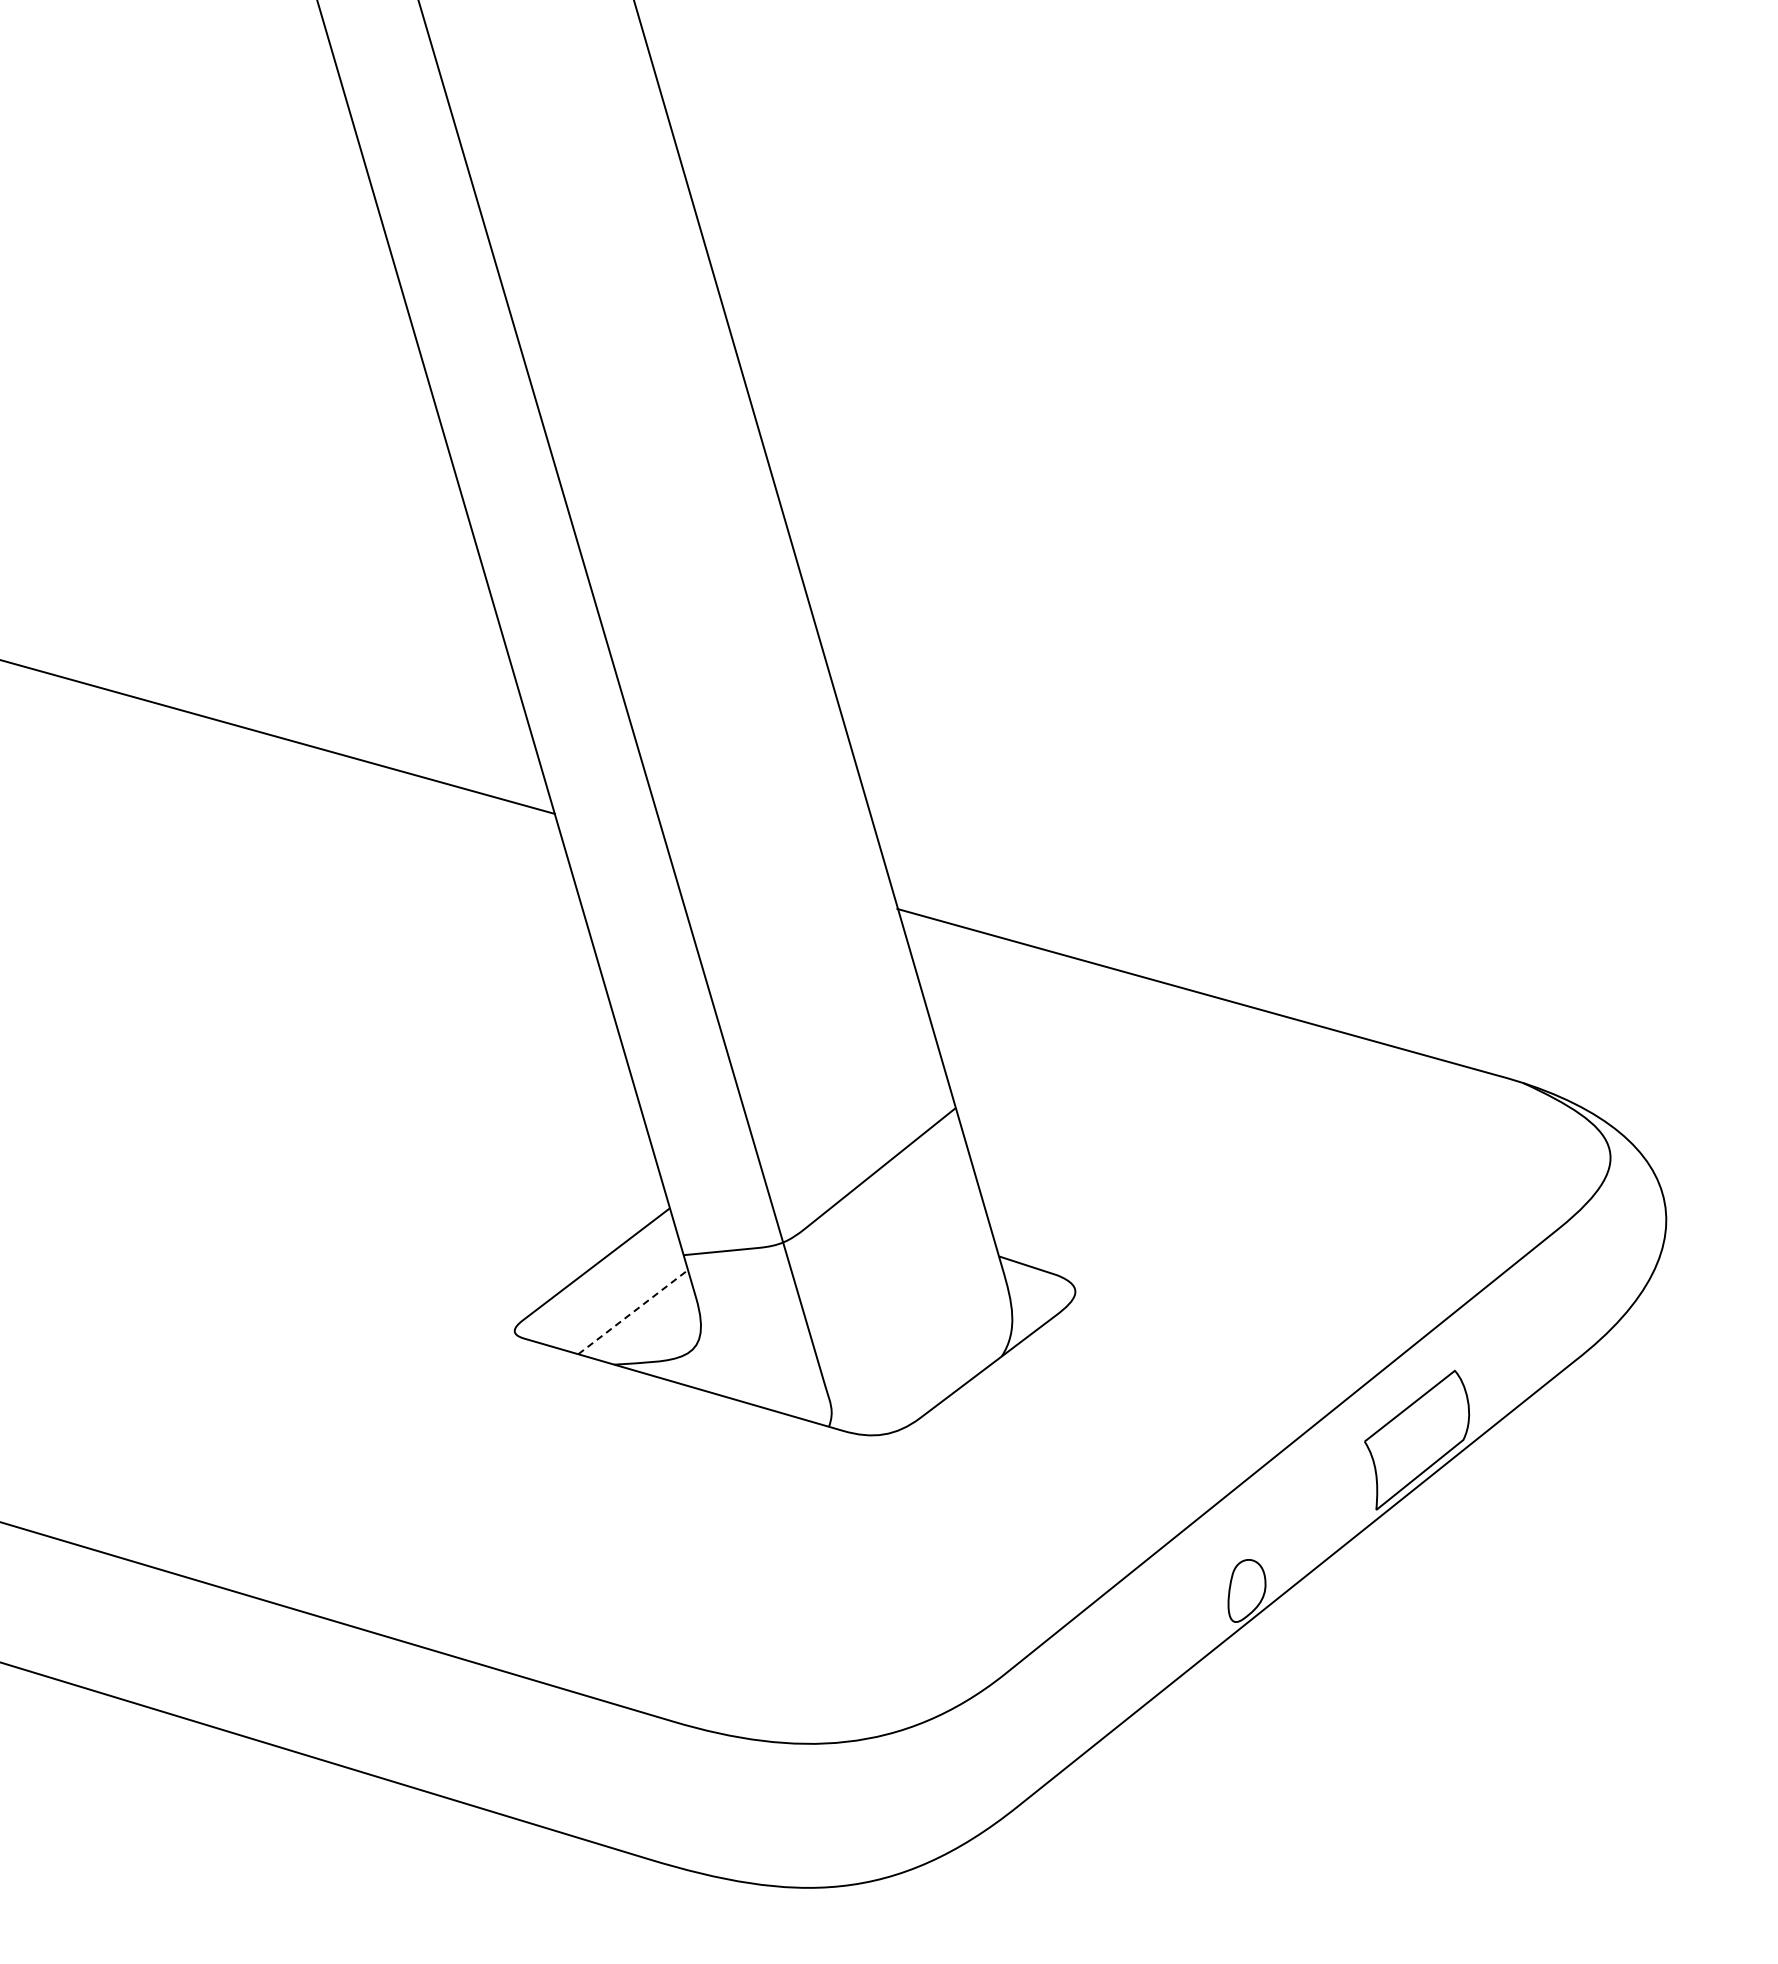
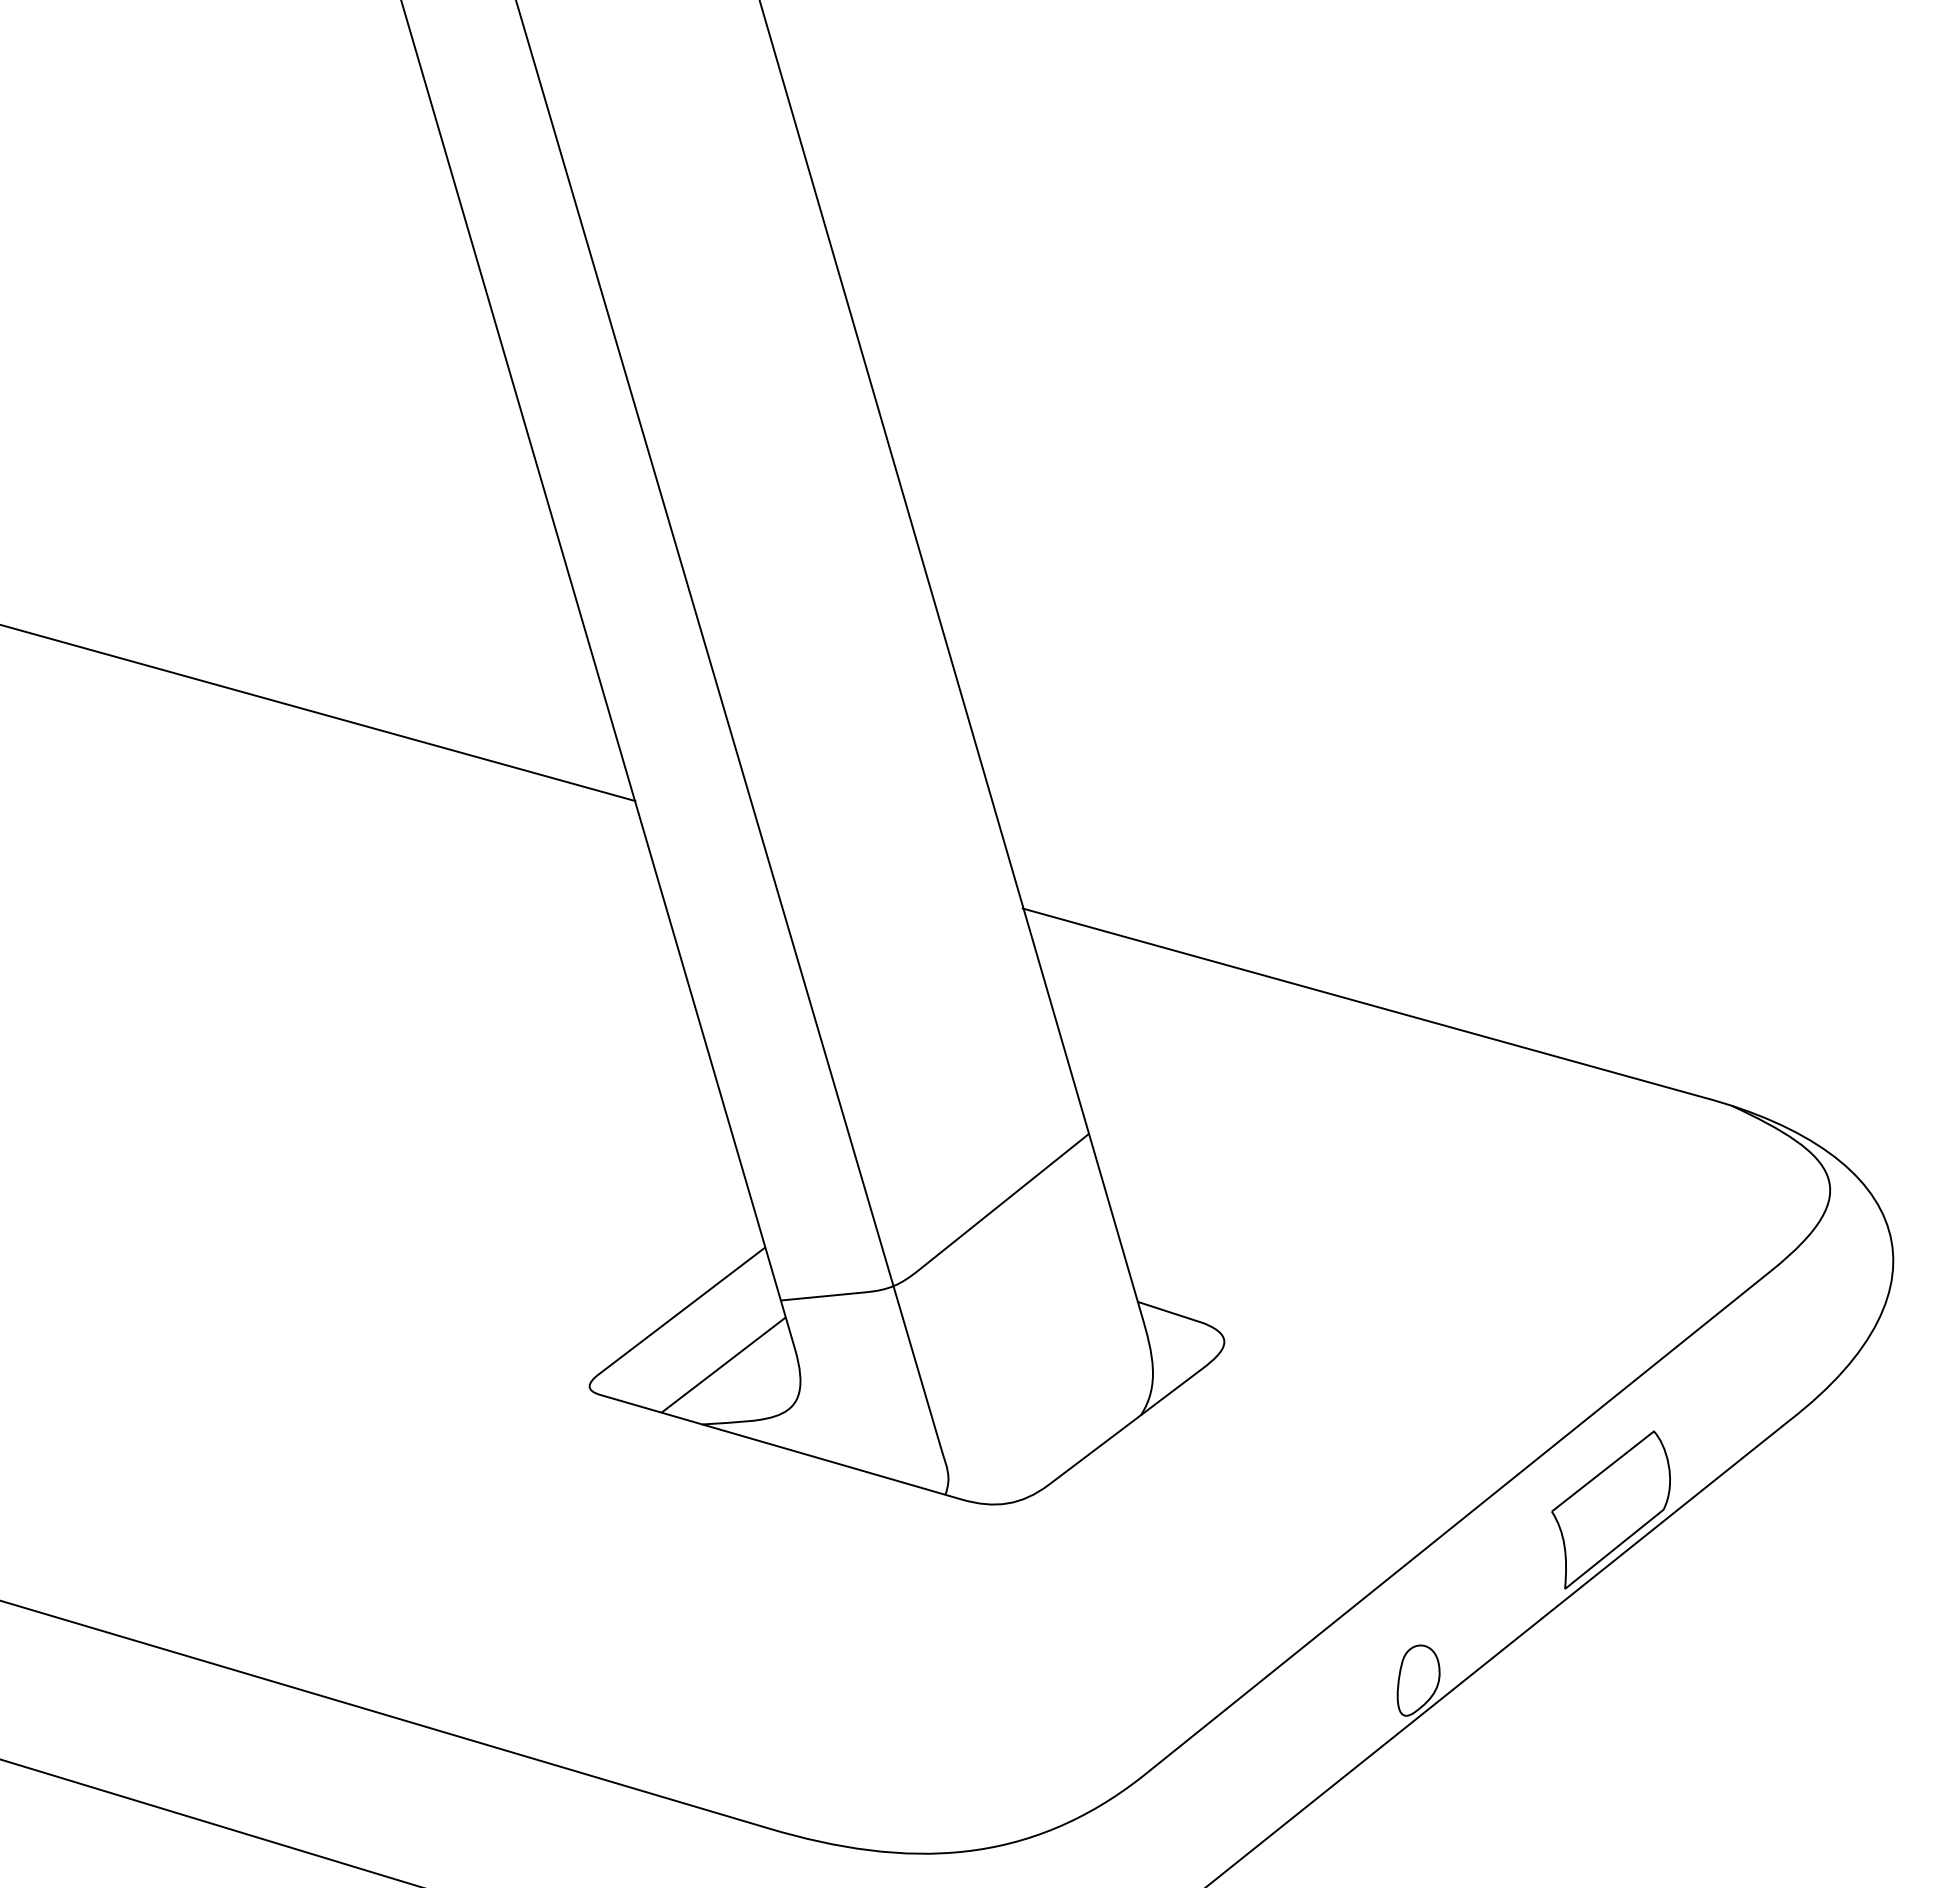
line: (633, 1311) -> (724, 1364), dashed -> solid

